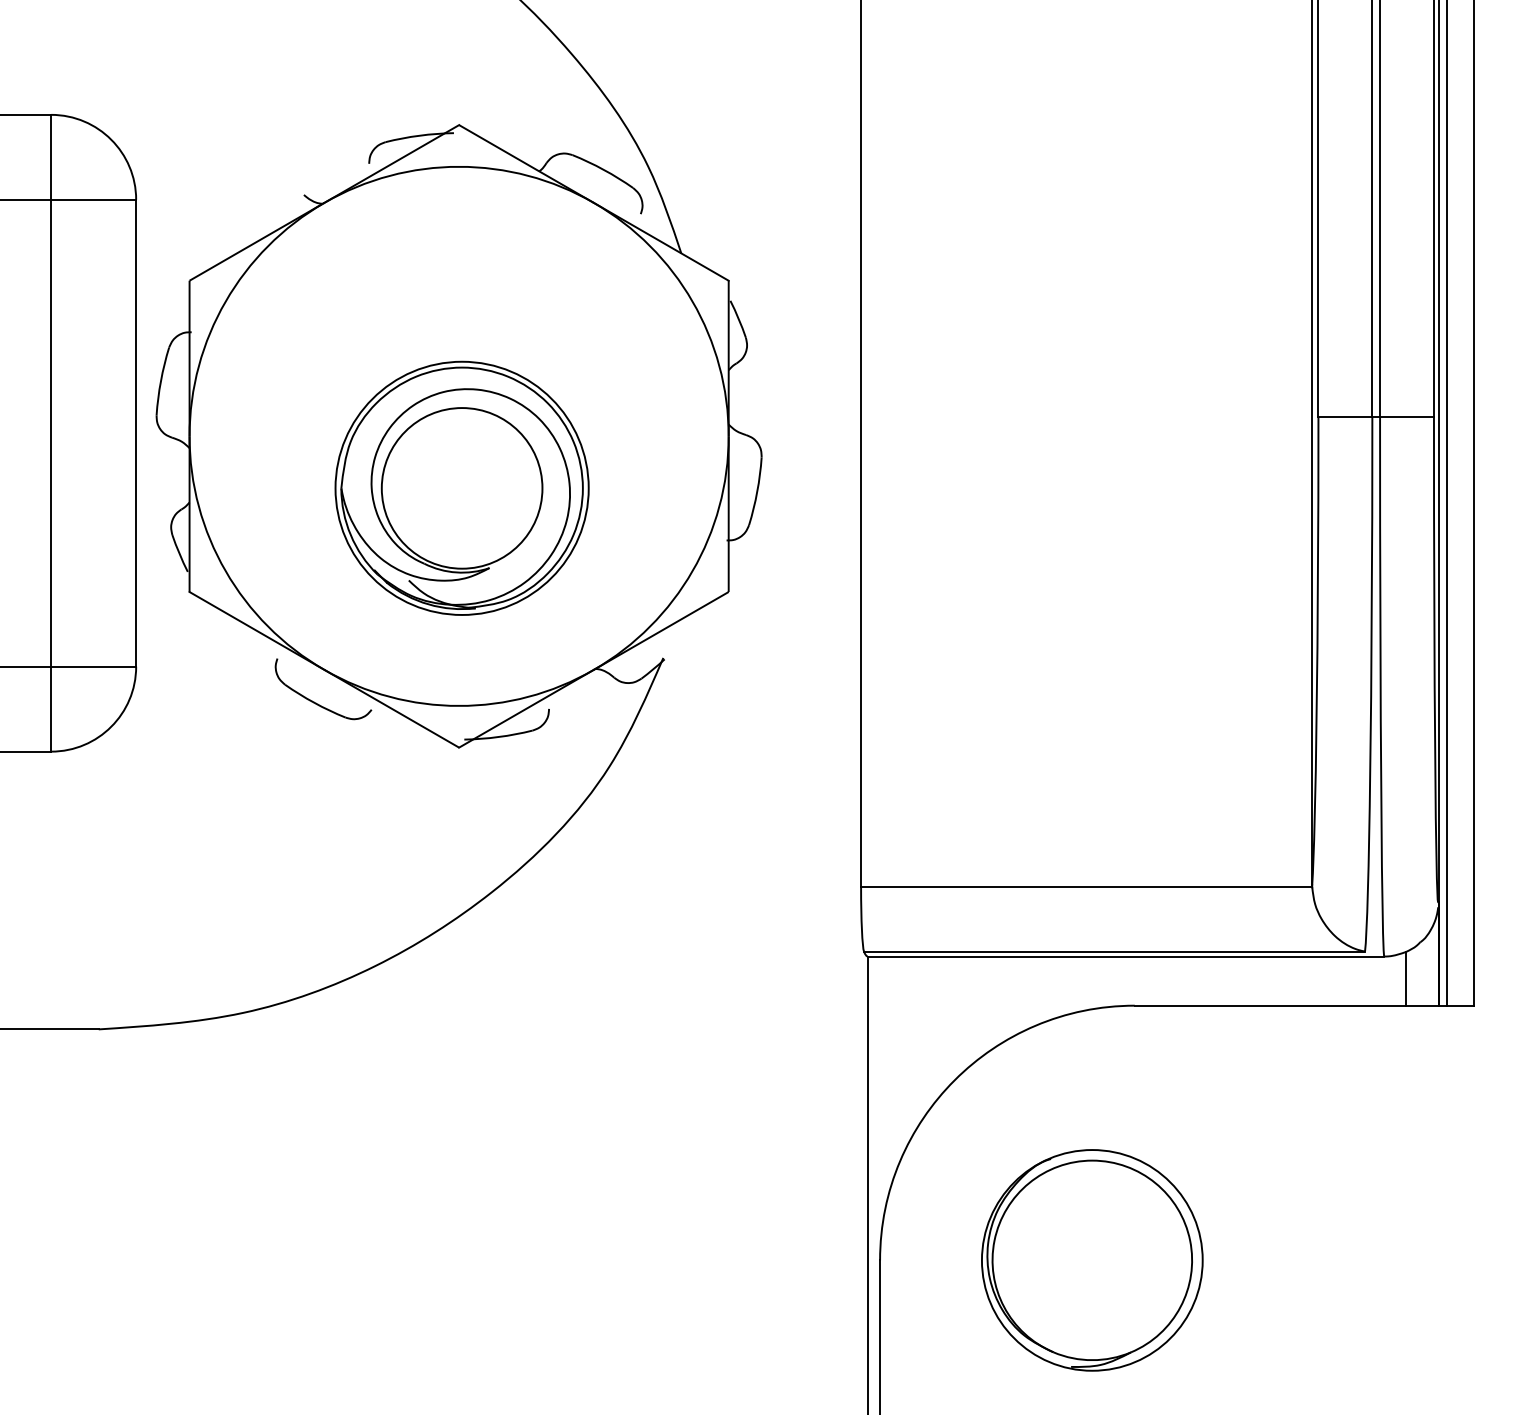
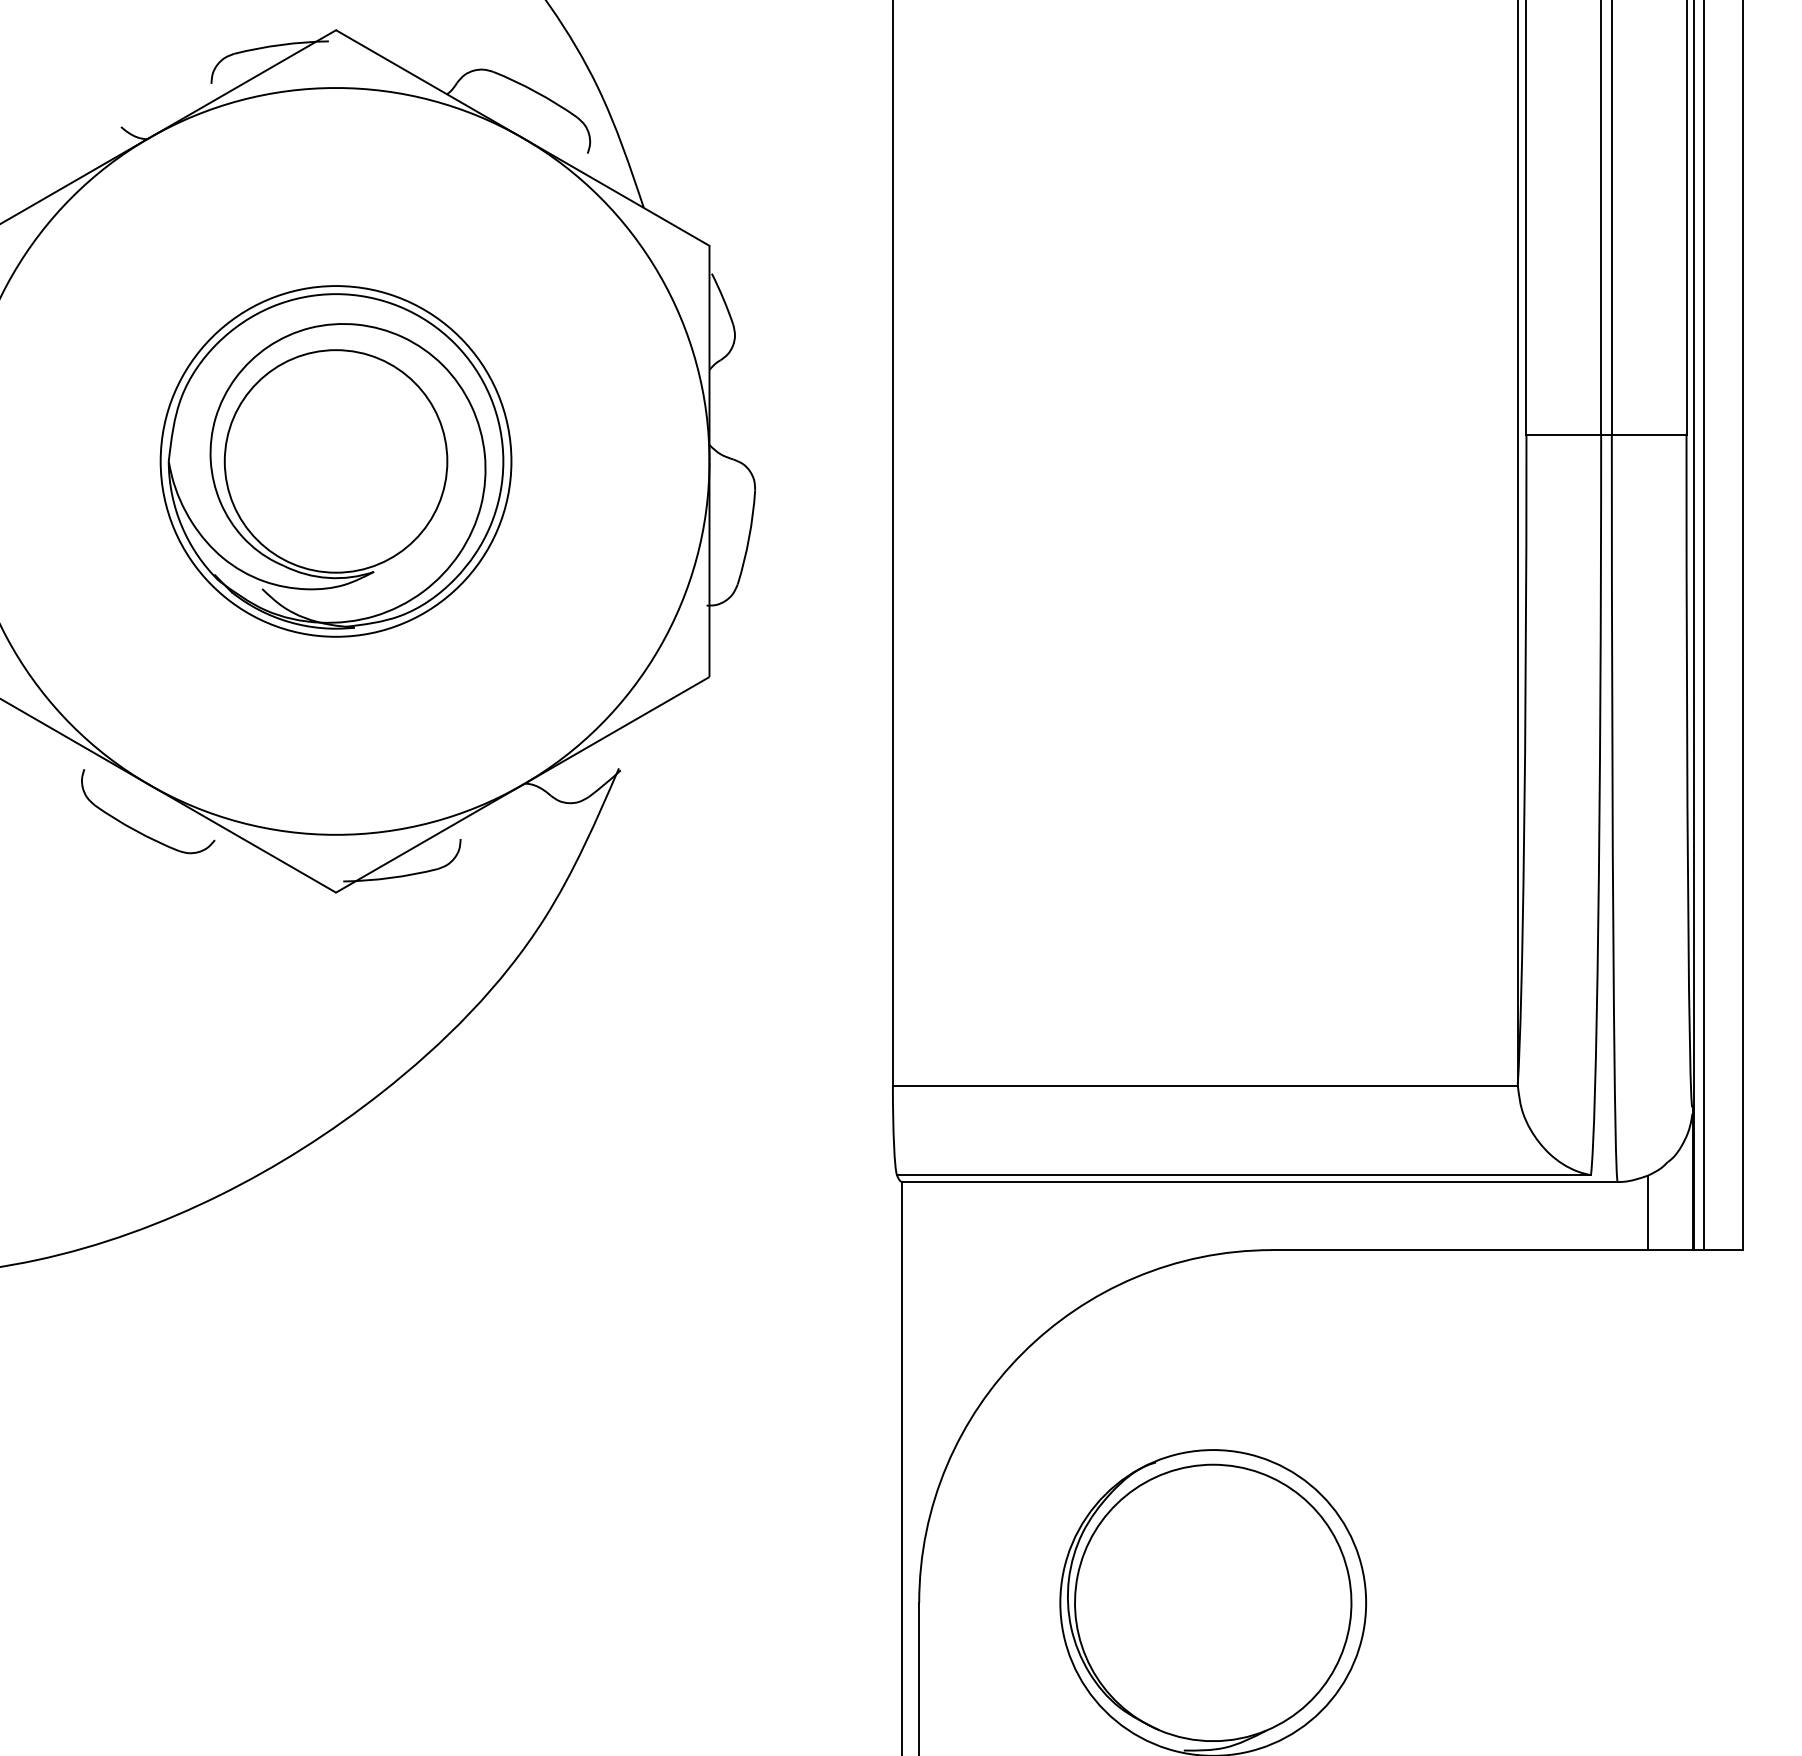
part: (461, 487) -> (335, 460), moved

